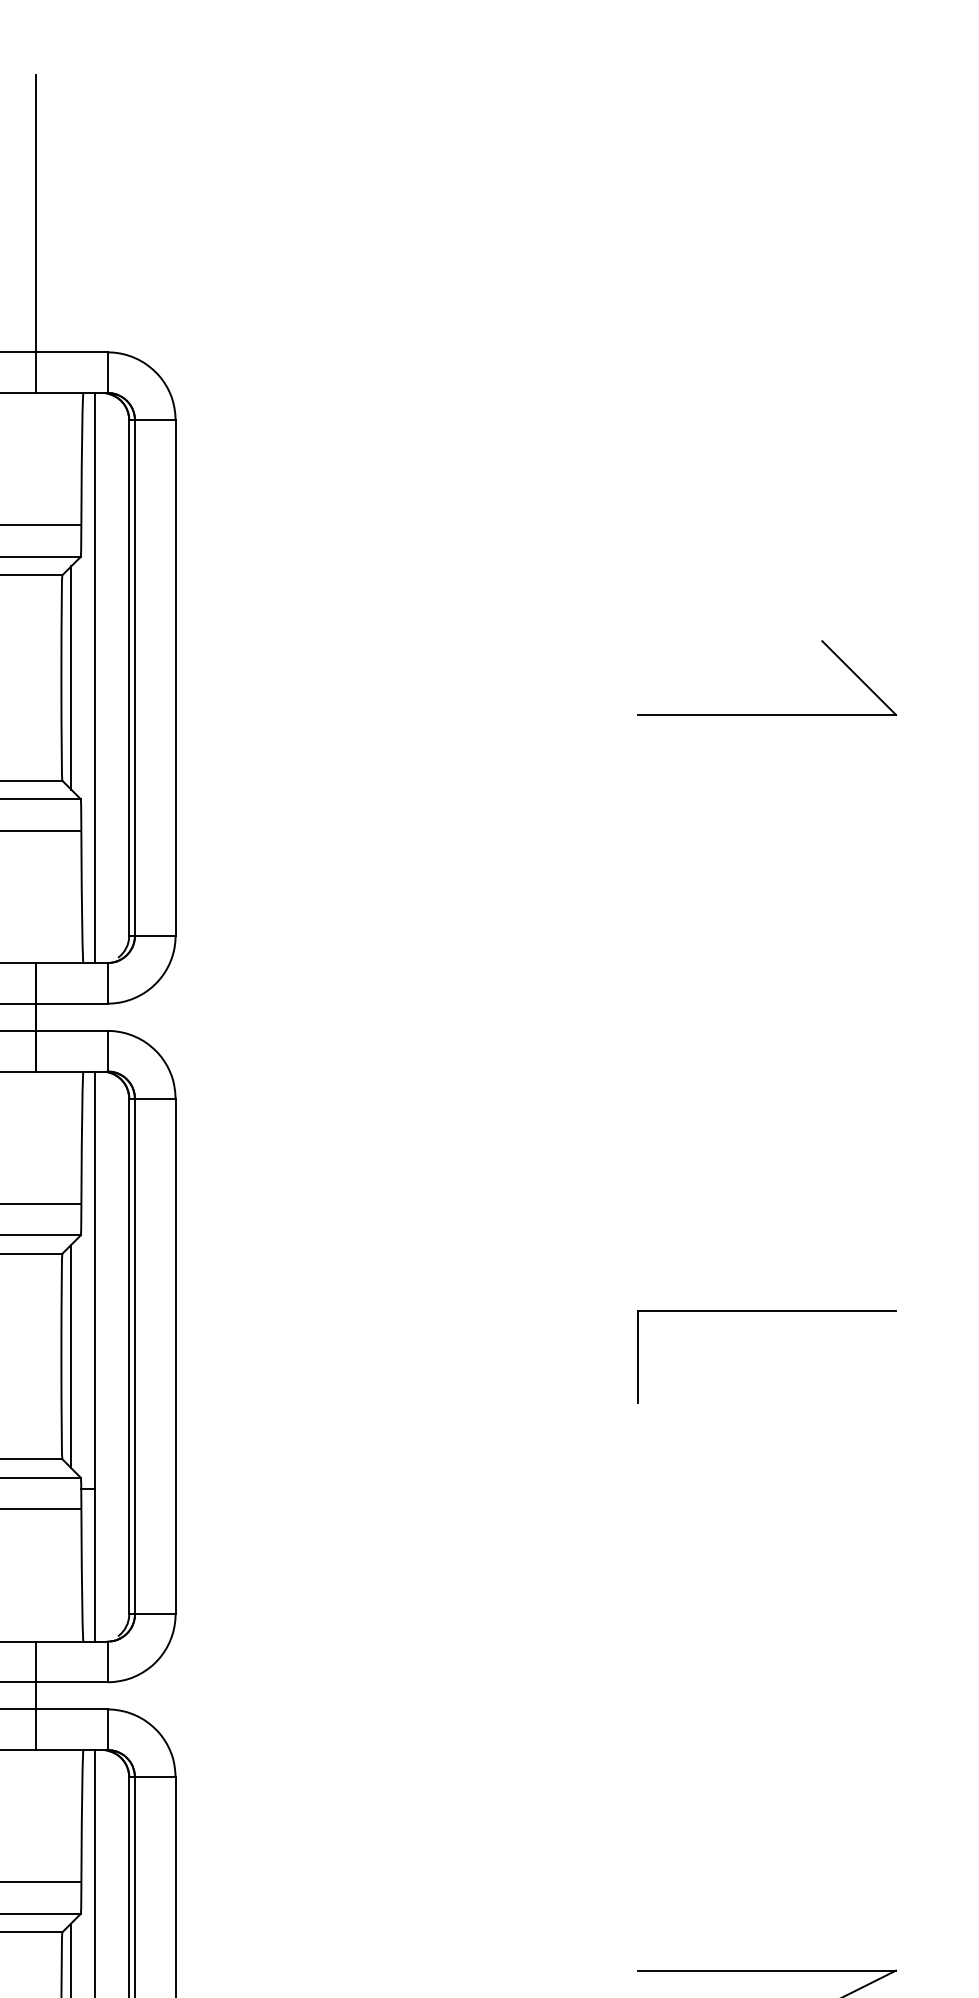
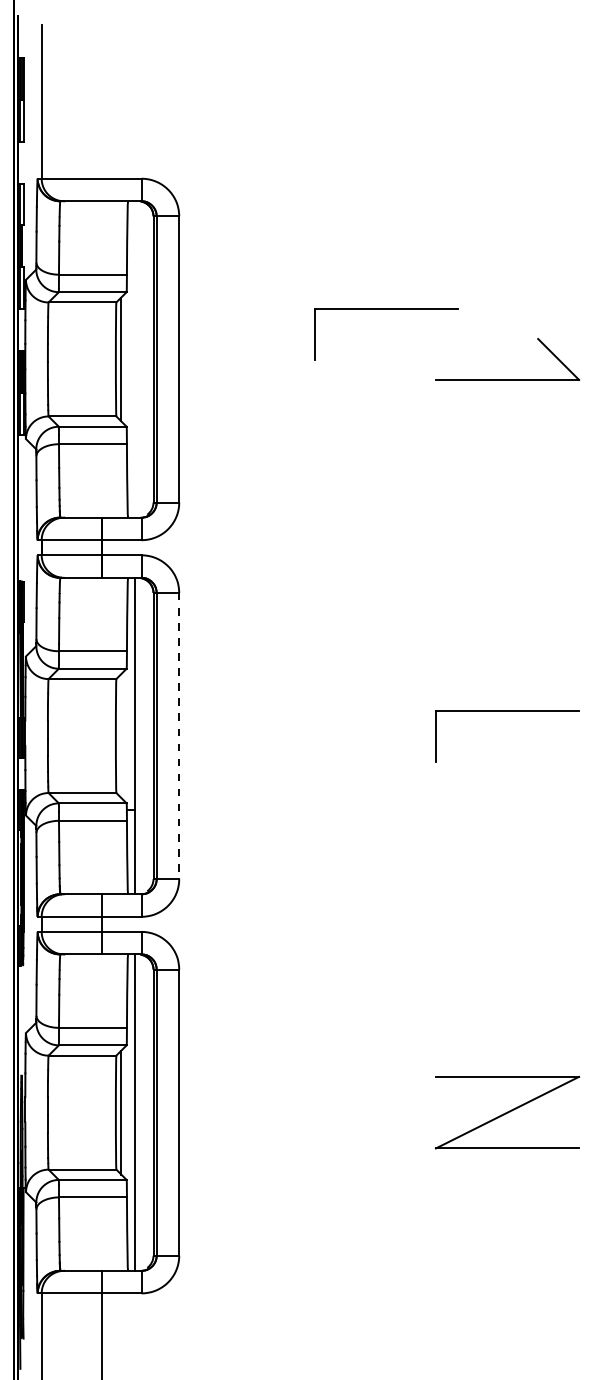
line: (35, 233) -> (101, 112), removed
part: (549, 587) -> (386, 309), added
line: (94, 678) -> (134, 359), removed
line: (71, 1355) -> (121, 735), removed
line: (176, 1357) -> (179, 736), solid -> dashed

